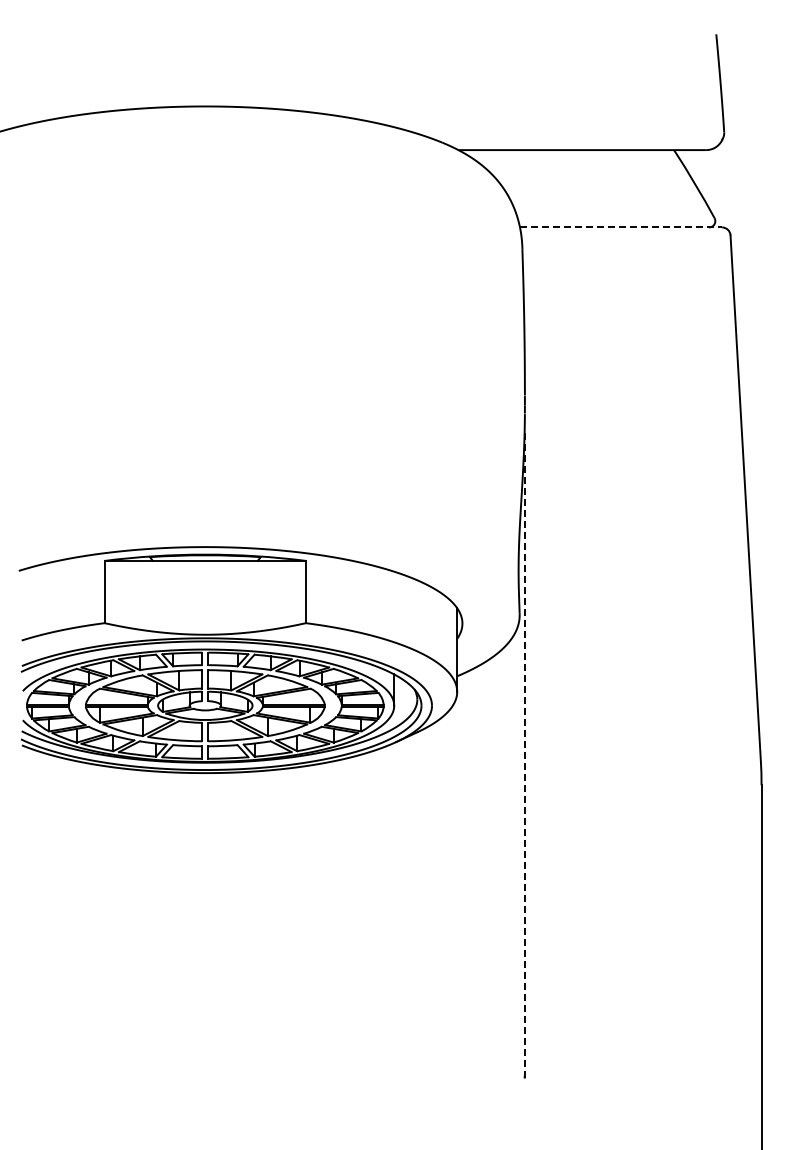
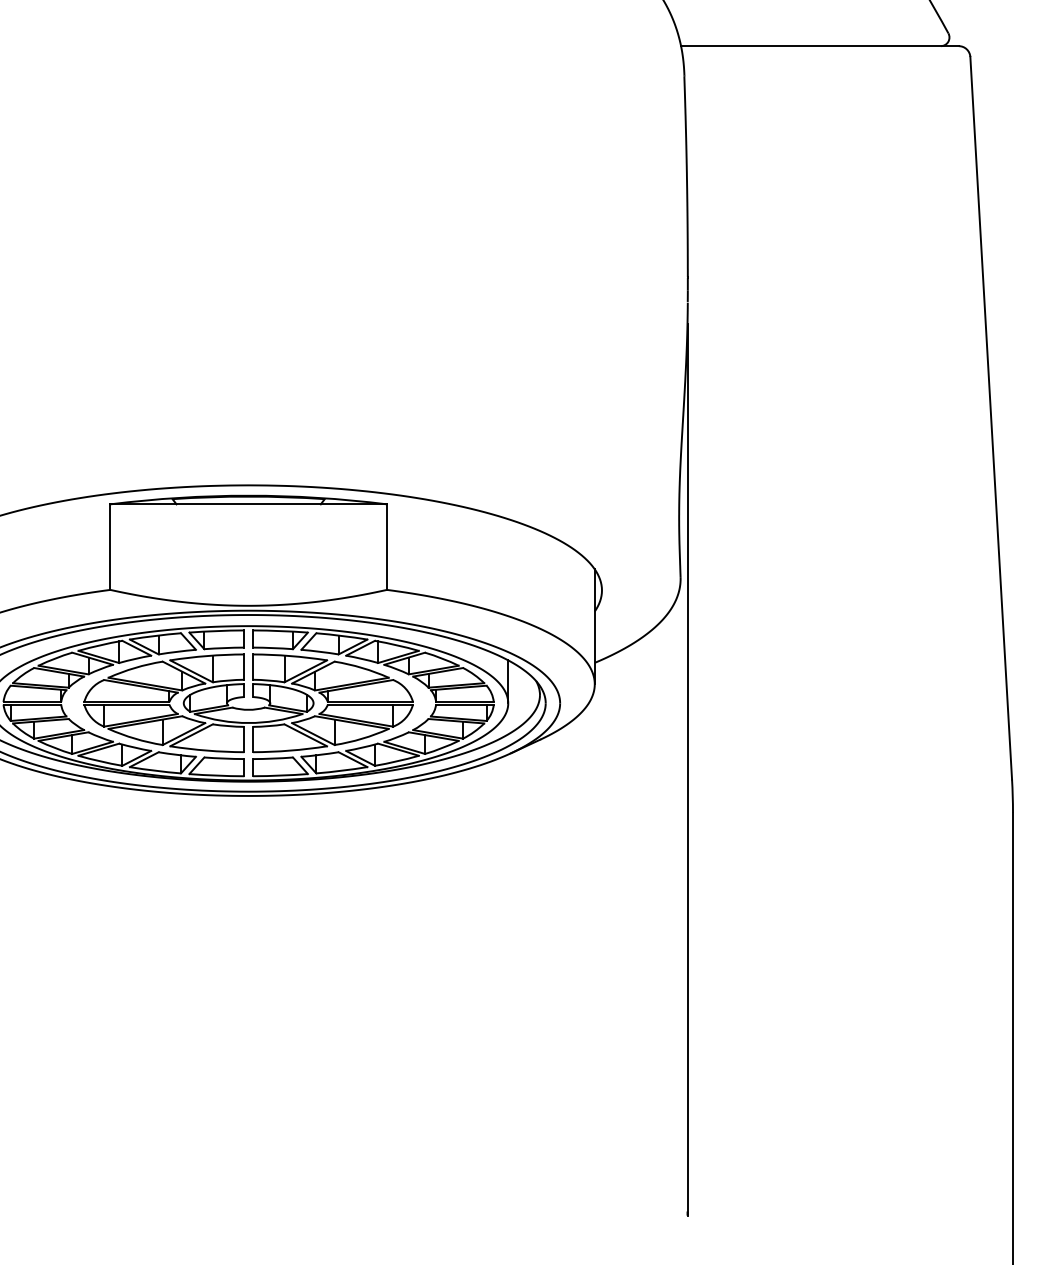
line: (621, 227) -> (820, 46), dashed -> solid
line: (524, 753) -> (687, 768), dashed -> solid

